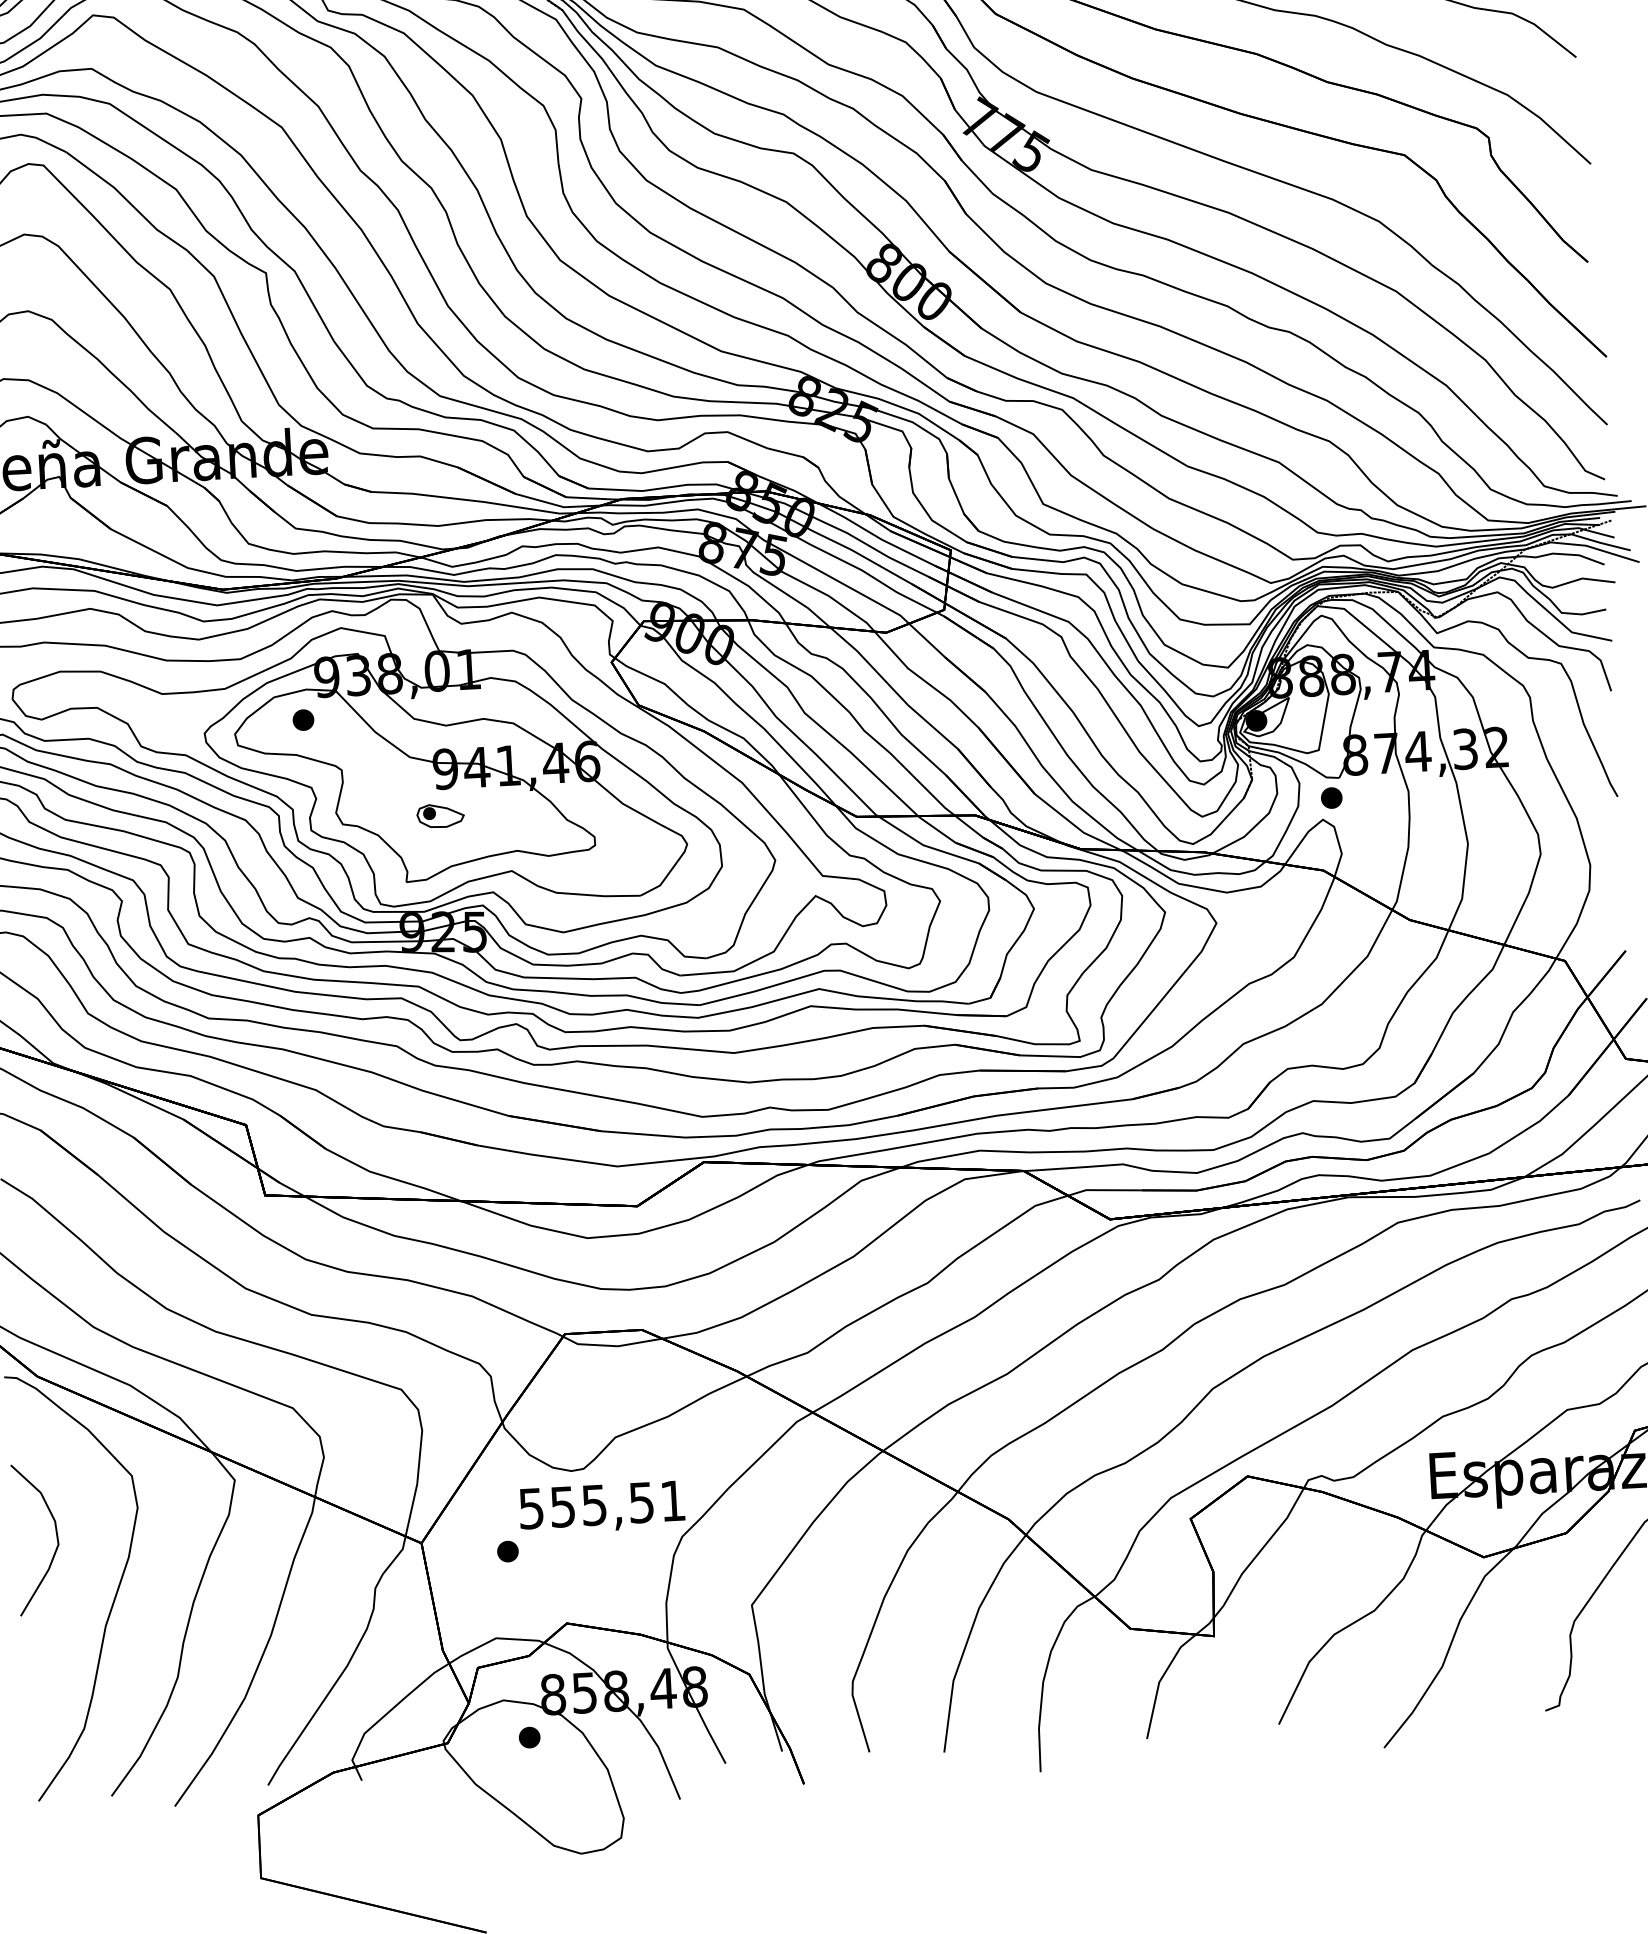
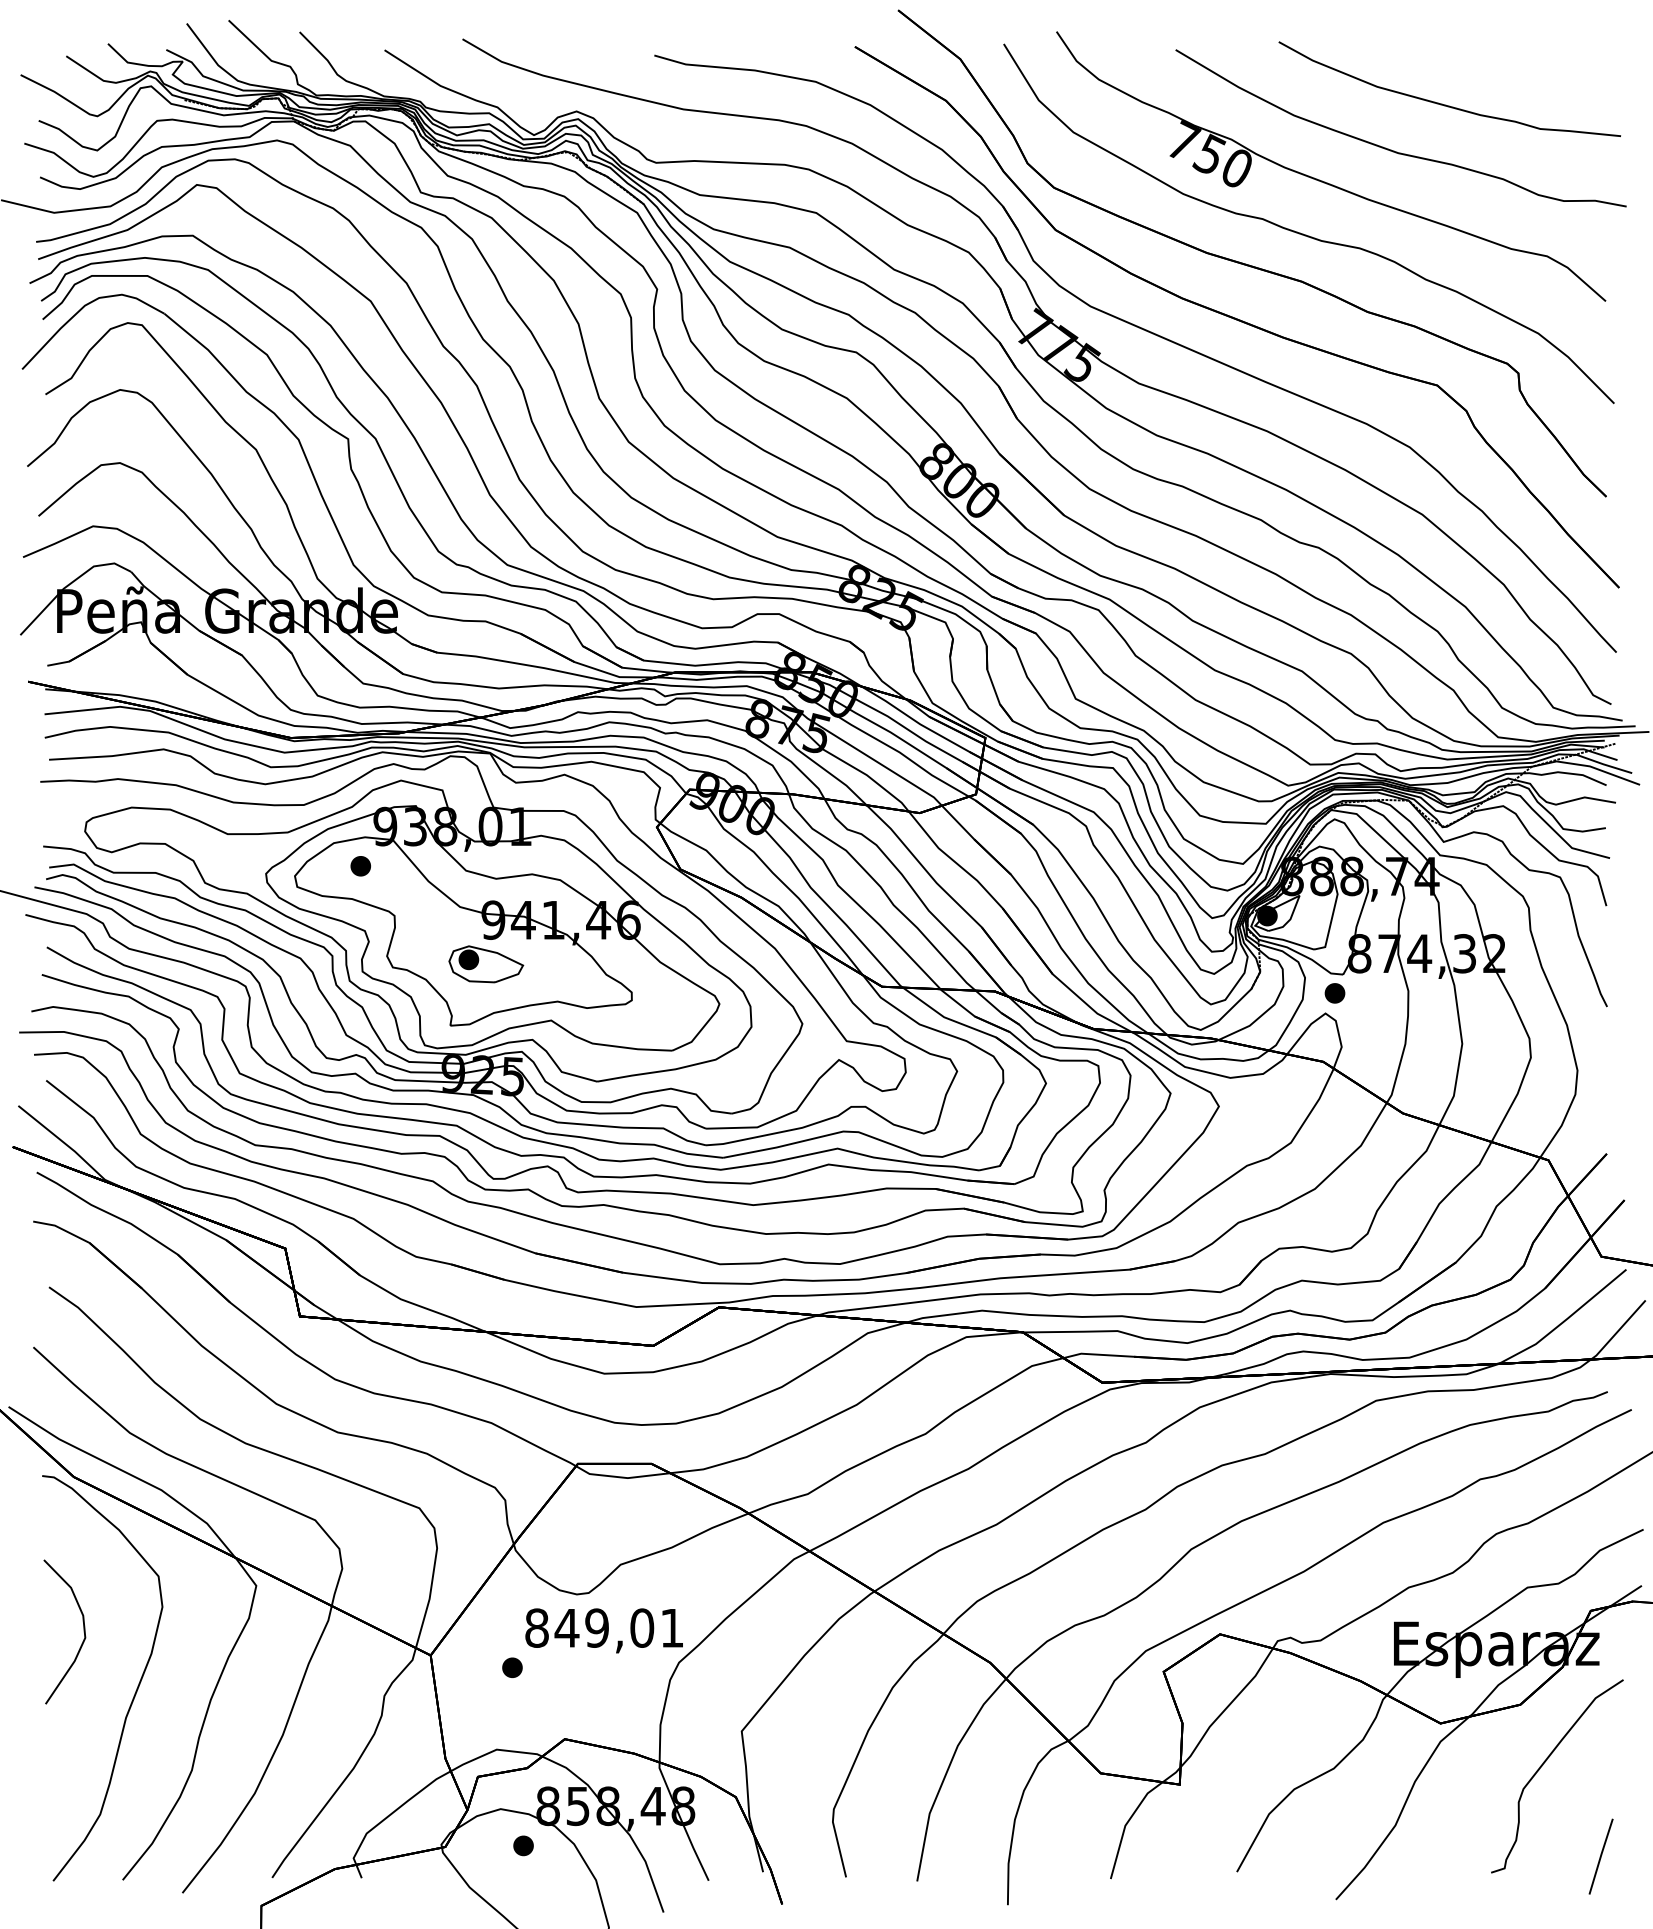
part: (440, 815) -> (486, 964), size x1.67
text: (586, 1504) -> (589, 1627), 555,51 -> 849,01

